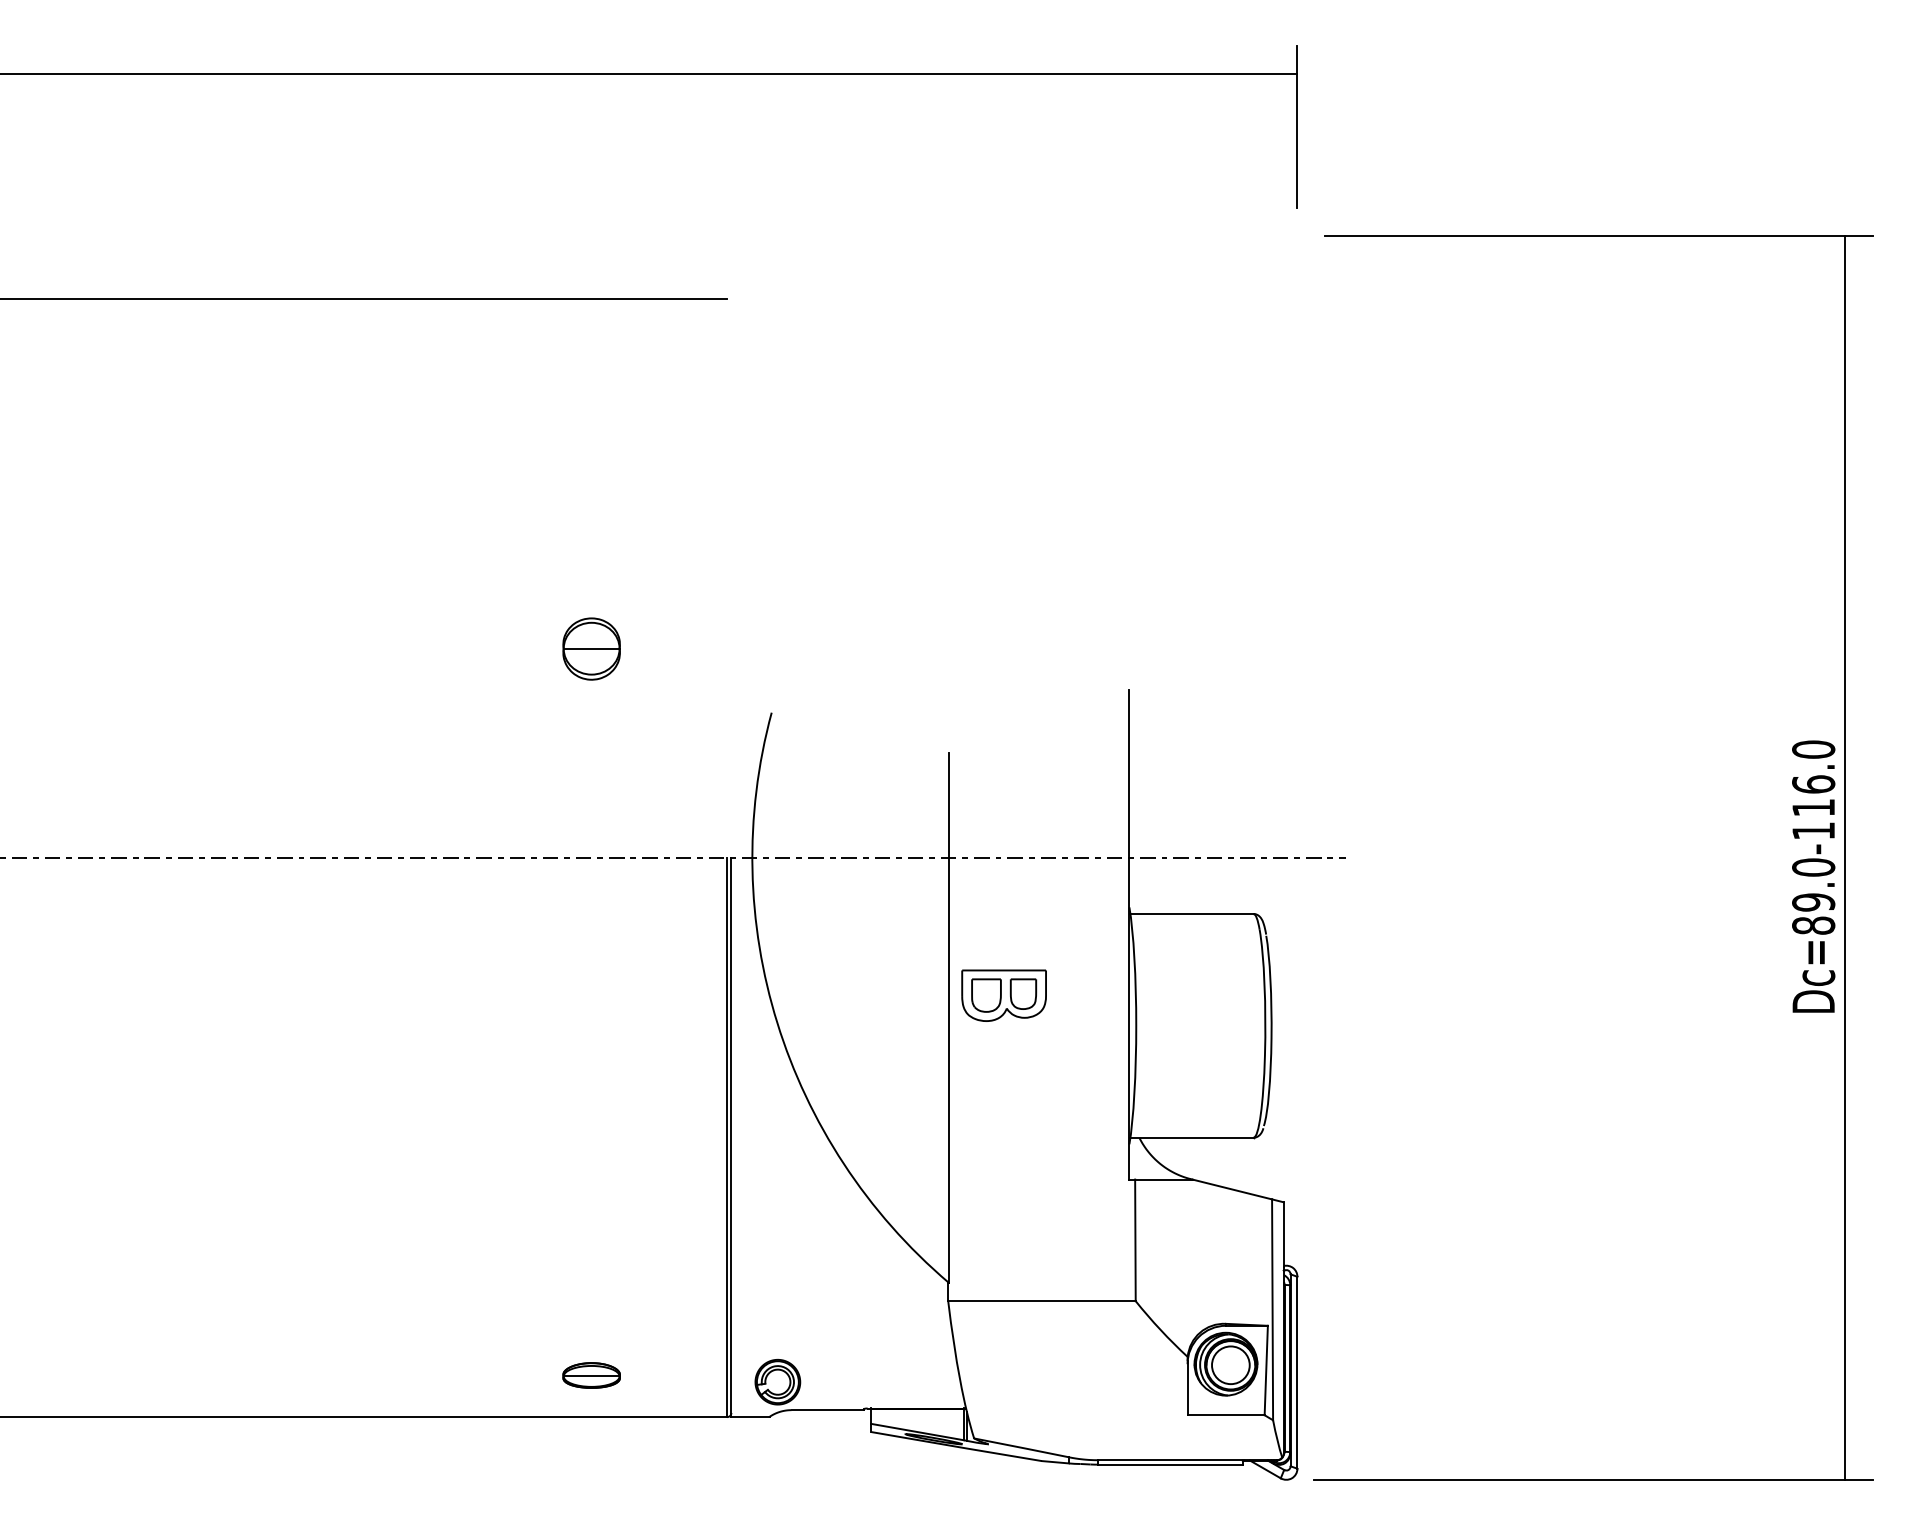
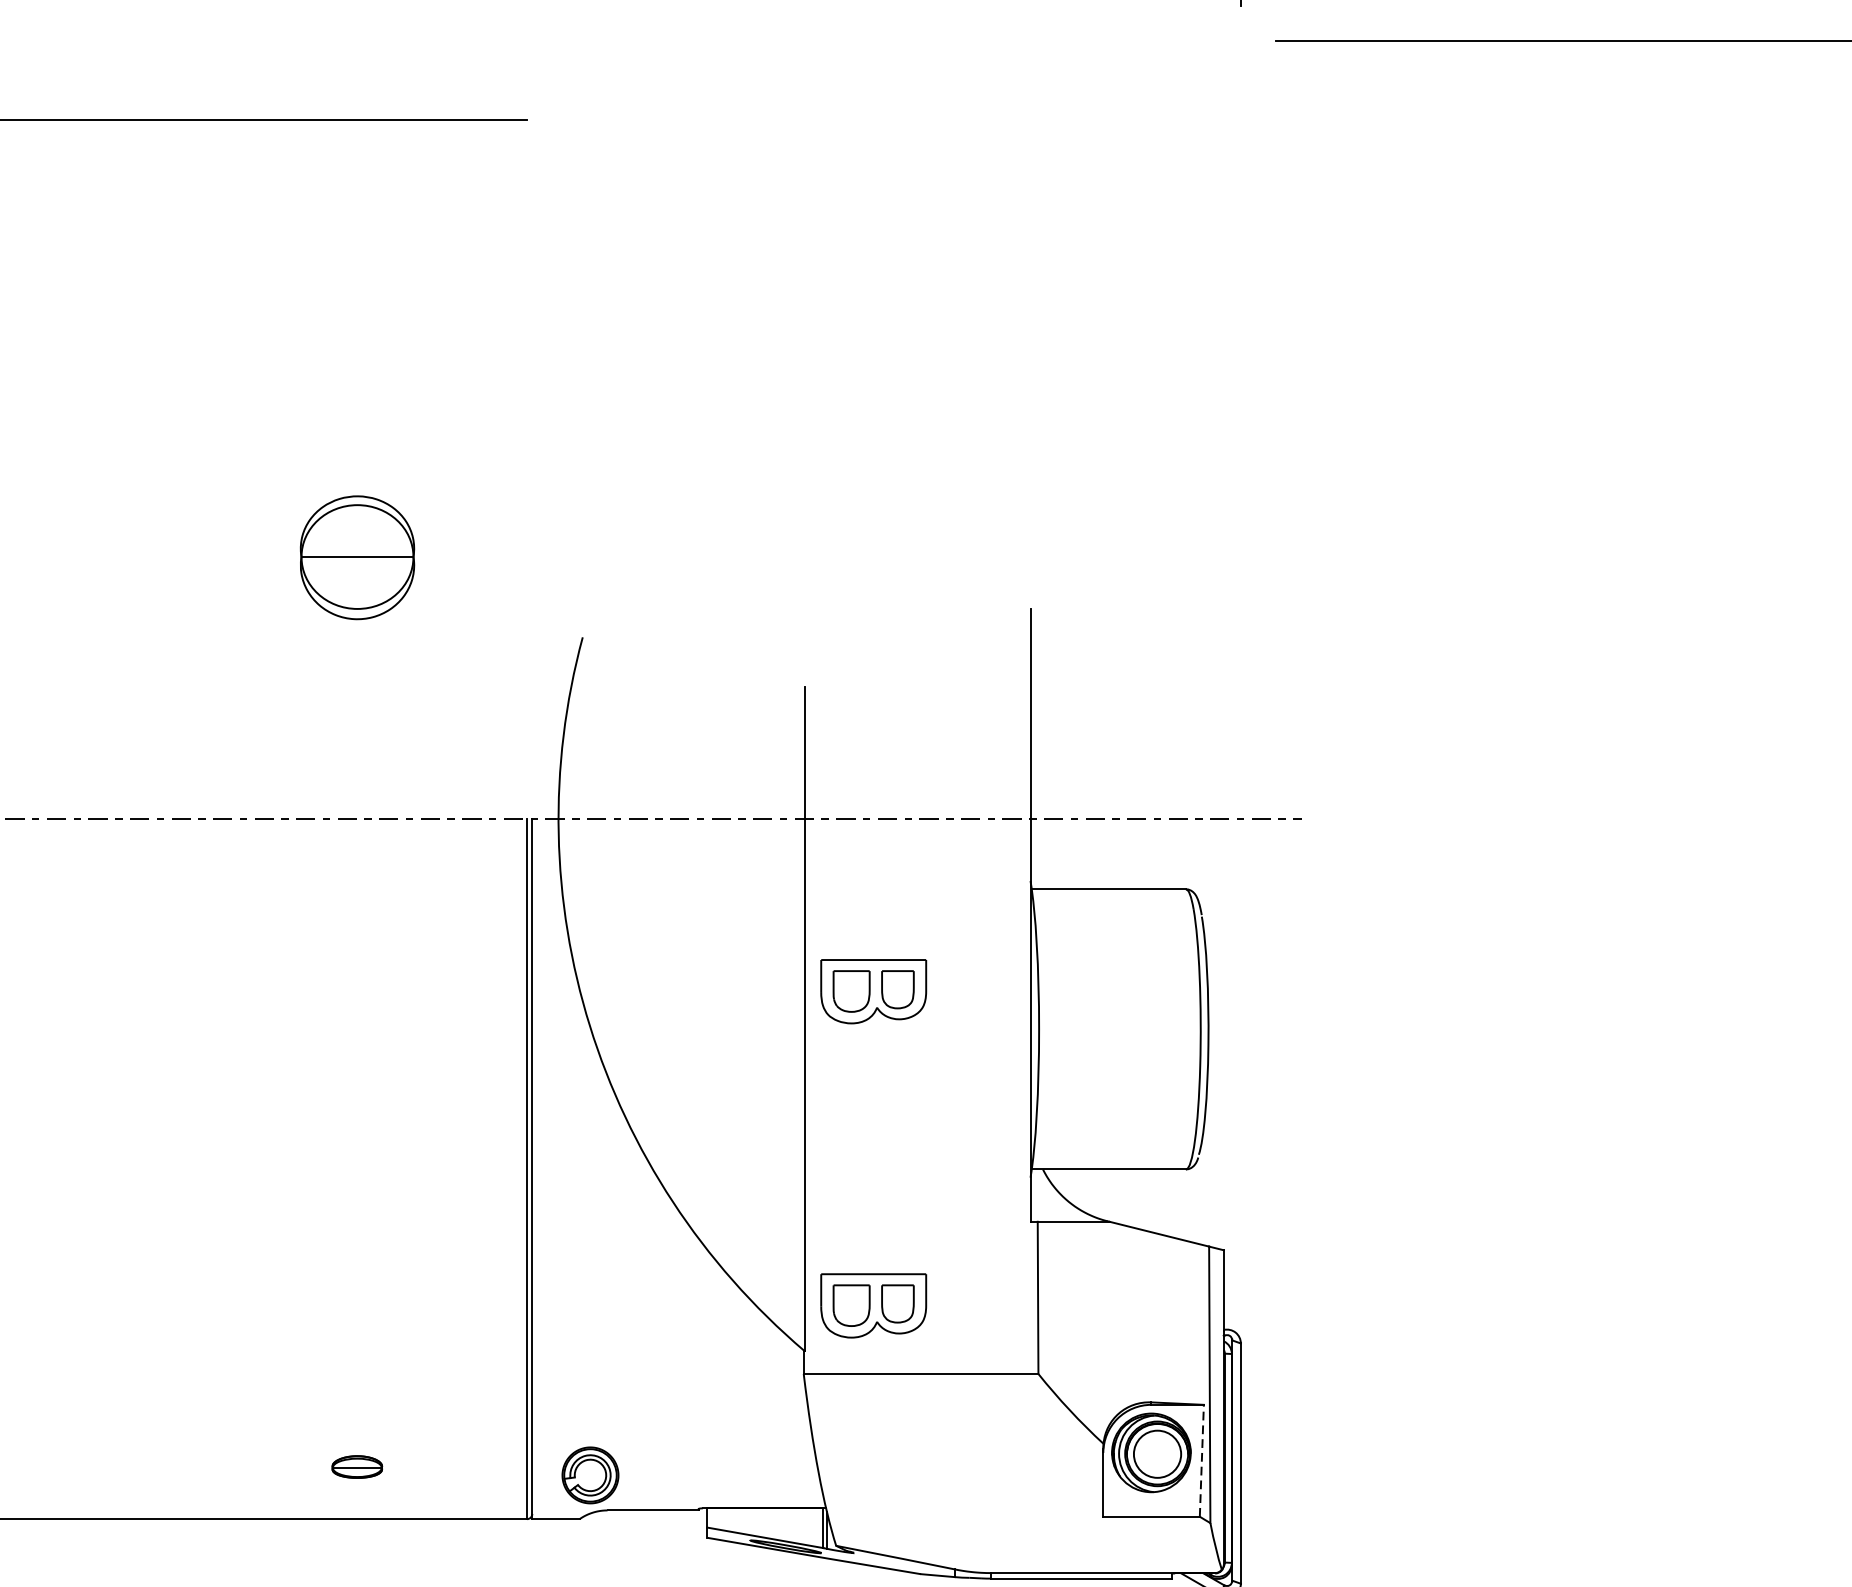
part: (591, 648) -> (357, 556), size x1.6
part: (1003, 1246) -> (872, 1305), added
line: (1266, 1370) -> (1202, 1460), solid -> dashed
part: (591, 1375) -> (357, 1467), size x0.7

